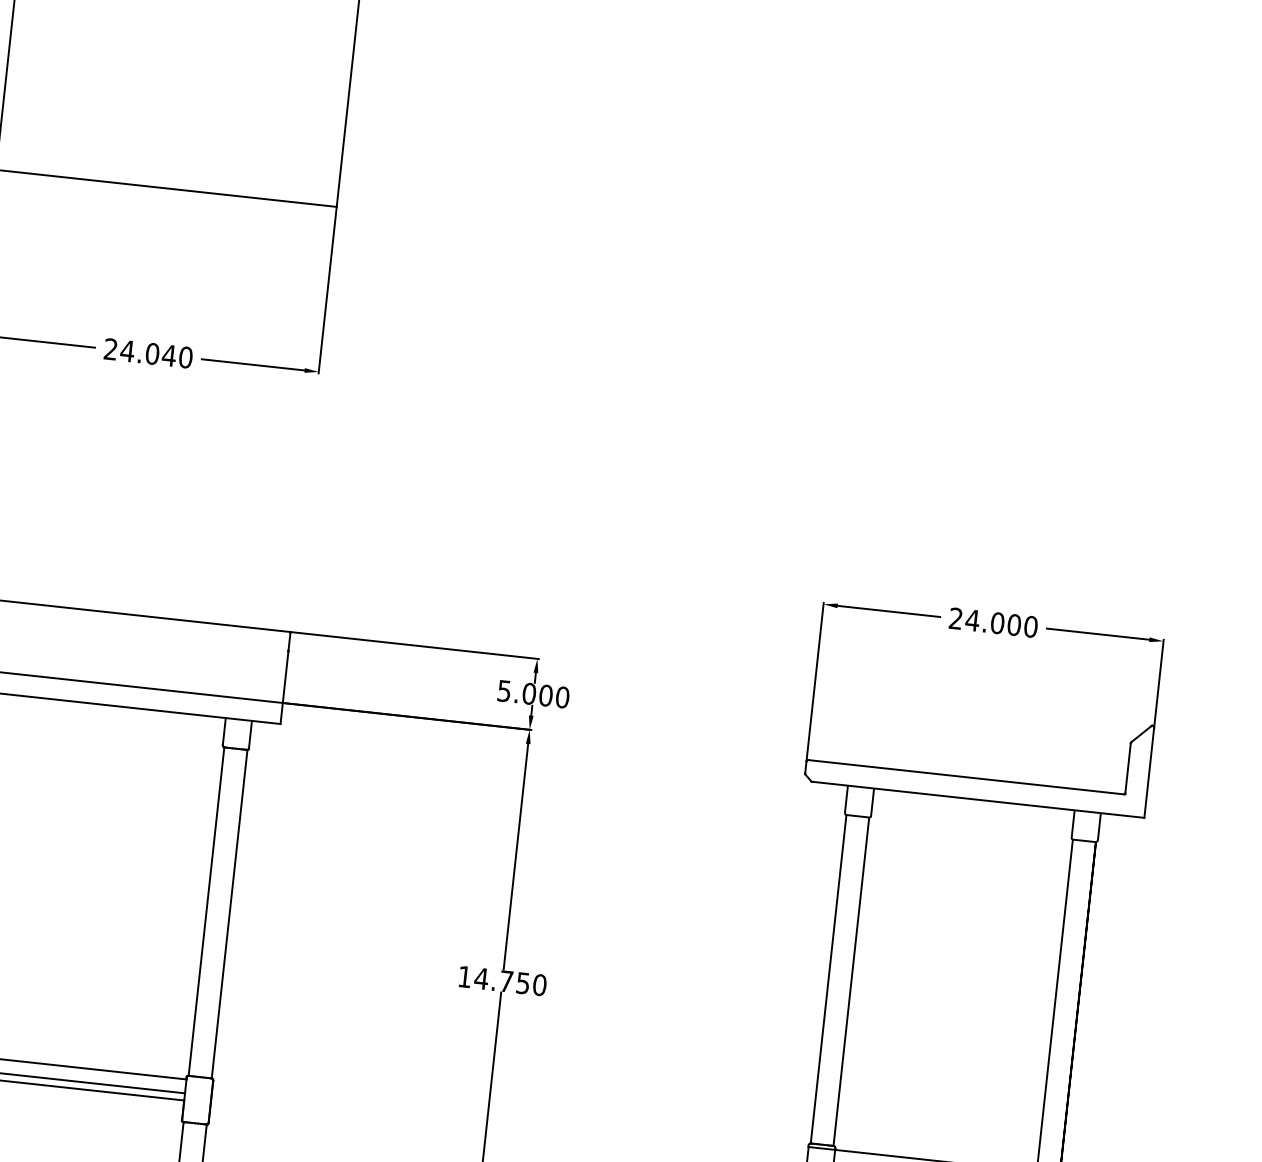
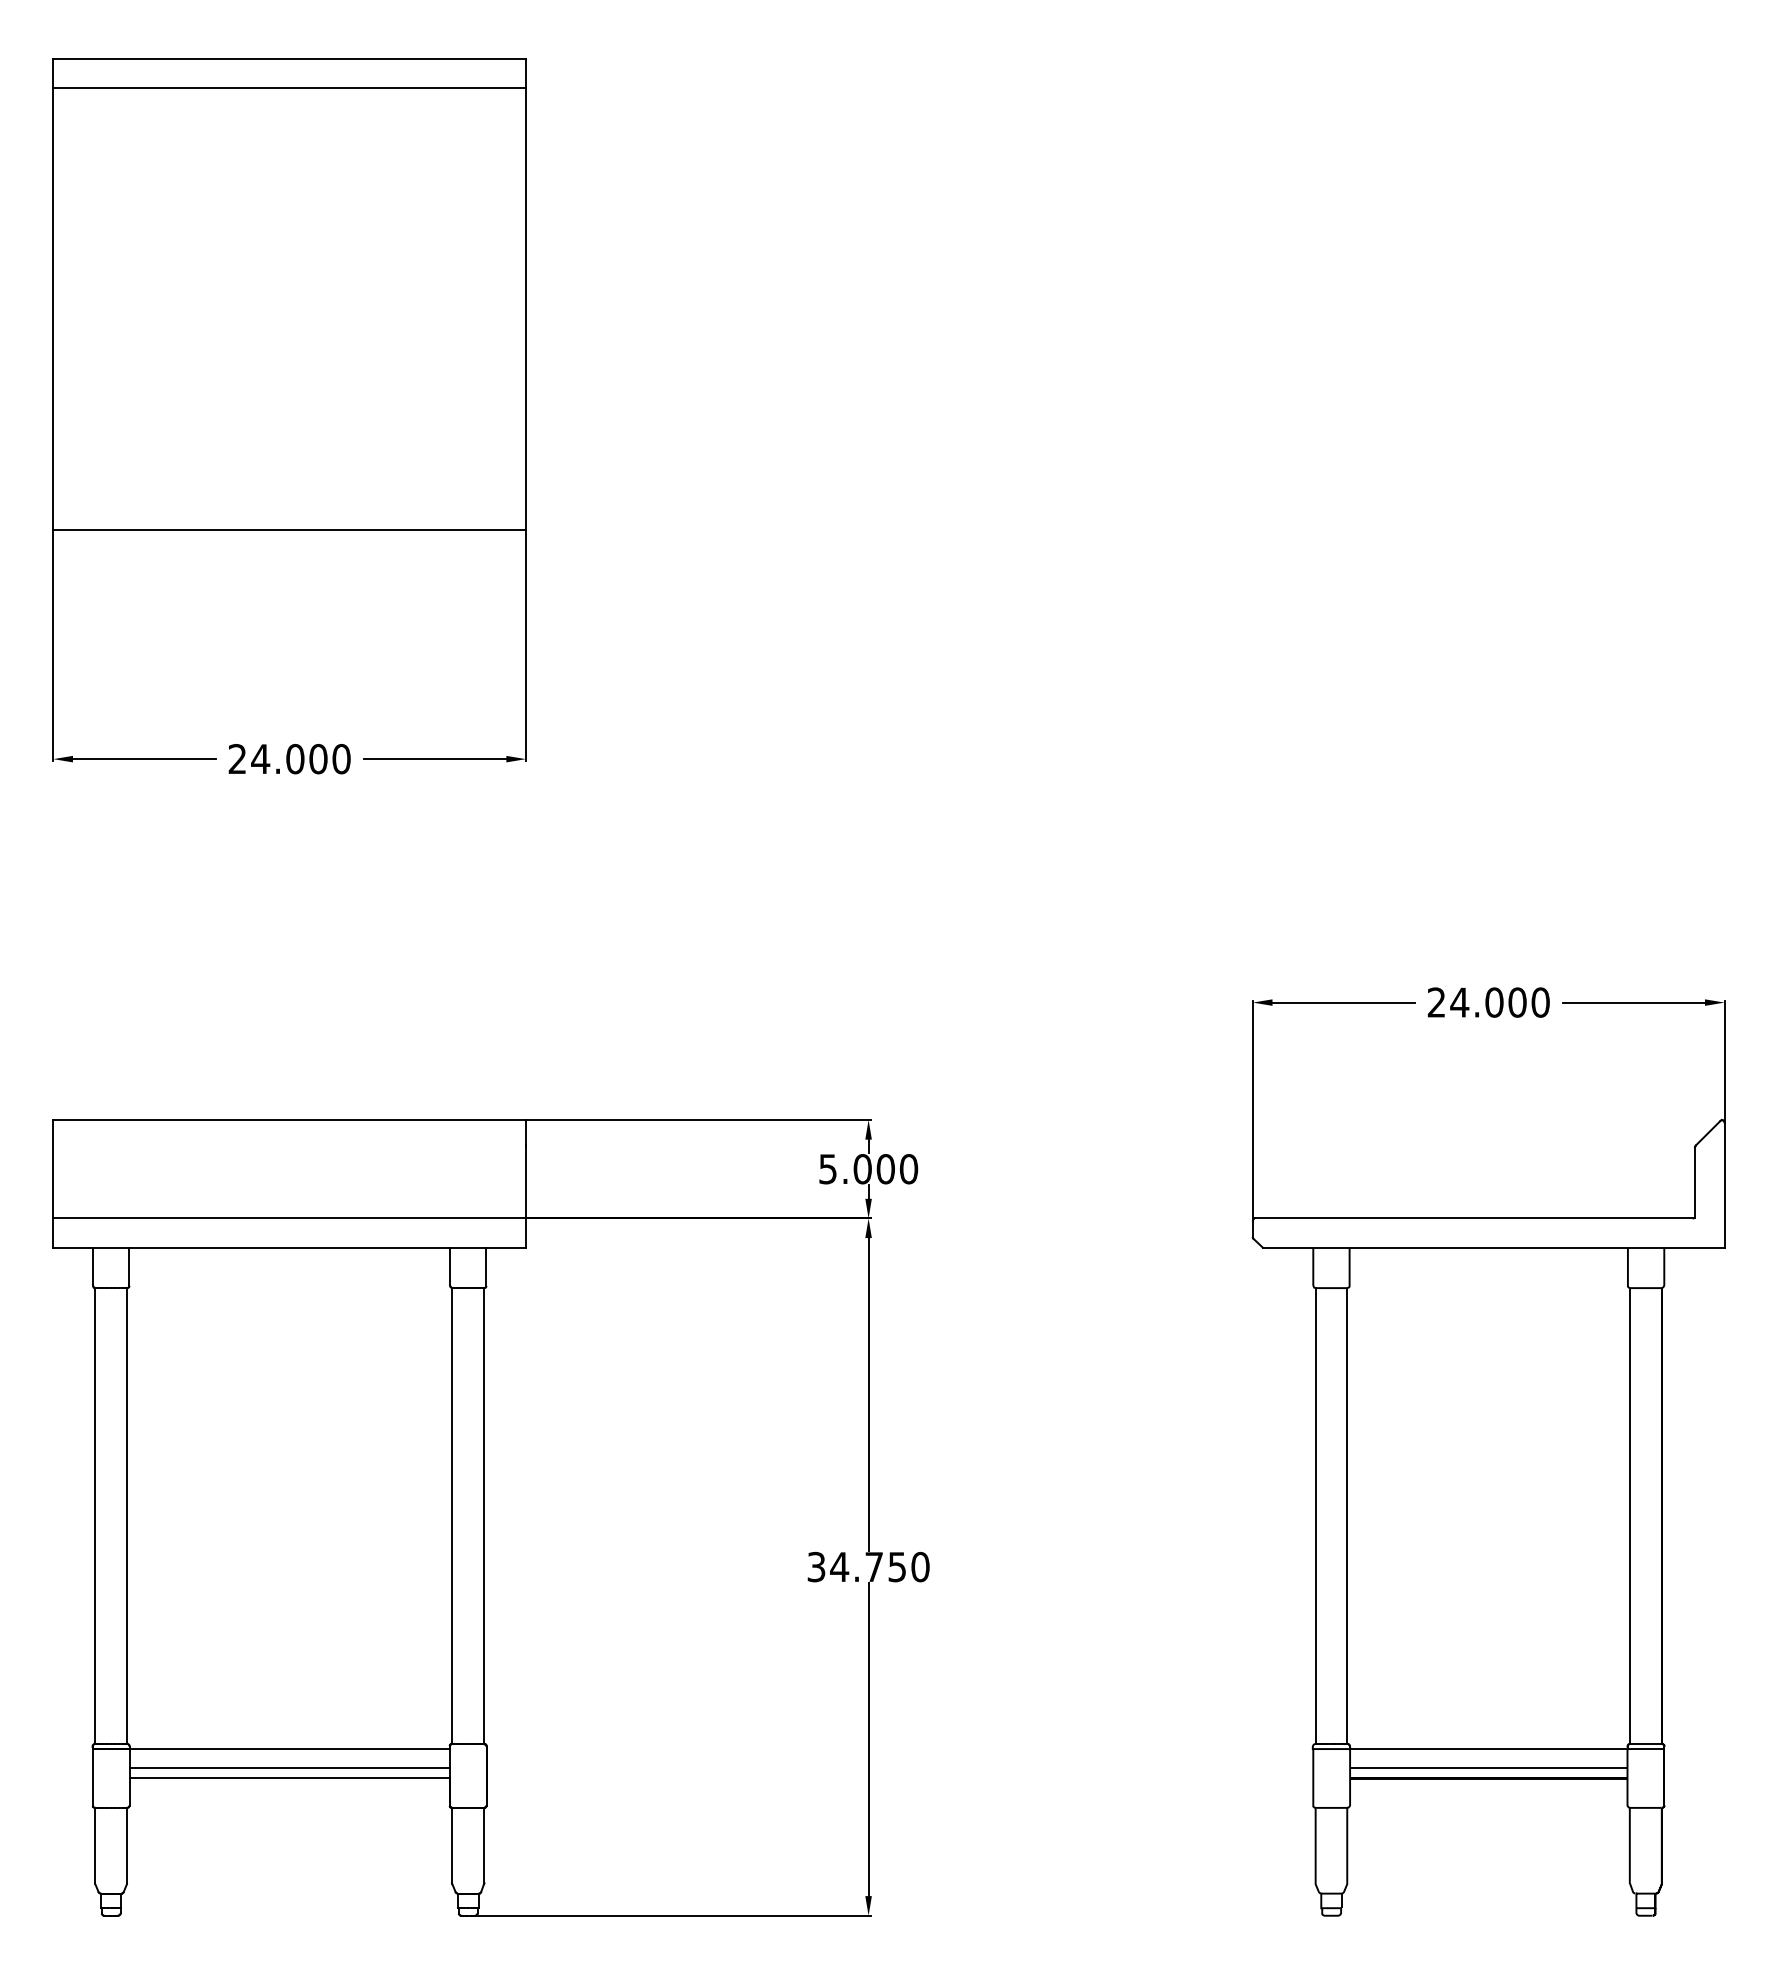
text: (168, 355) -> (317, 758), 24.040 -> 24.000
text: (464, 976) -> (816, 1566), 14.750 -> 34.750

